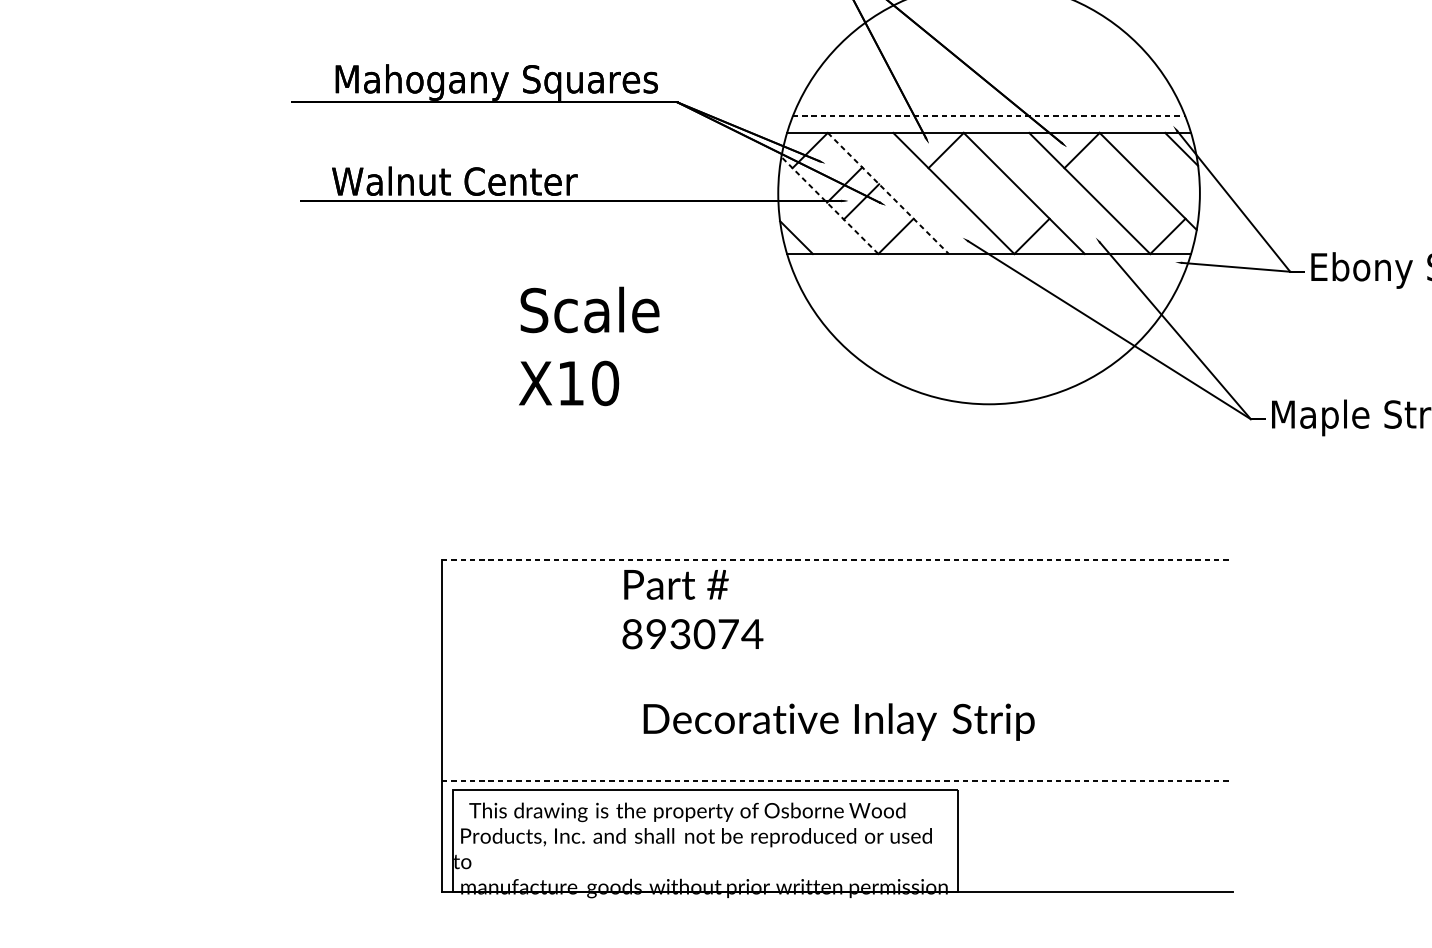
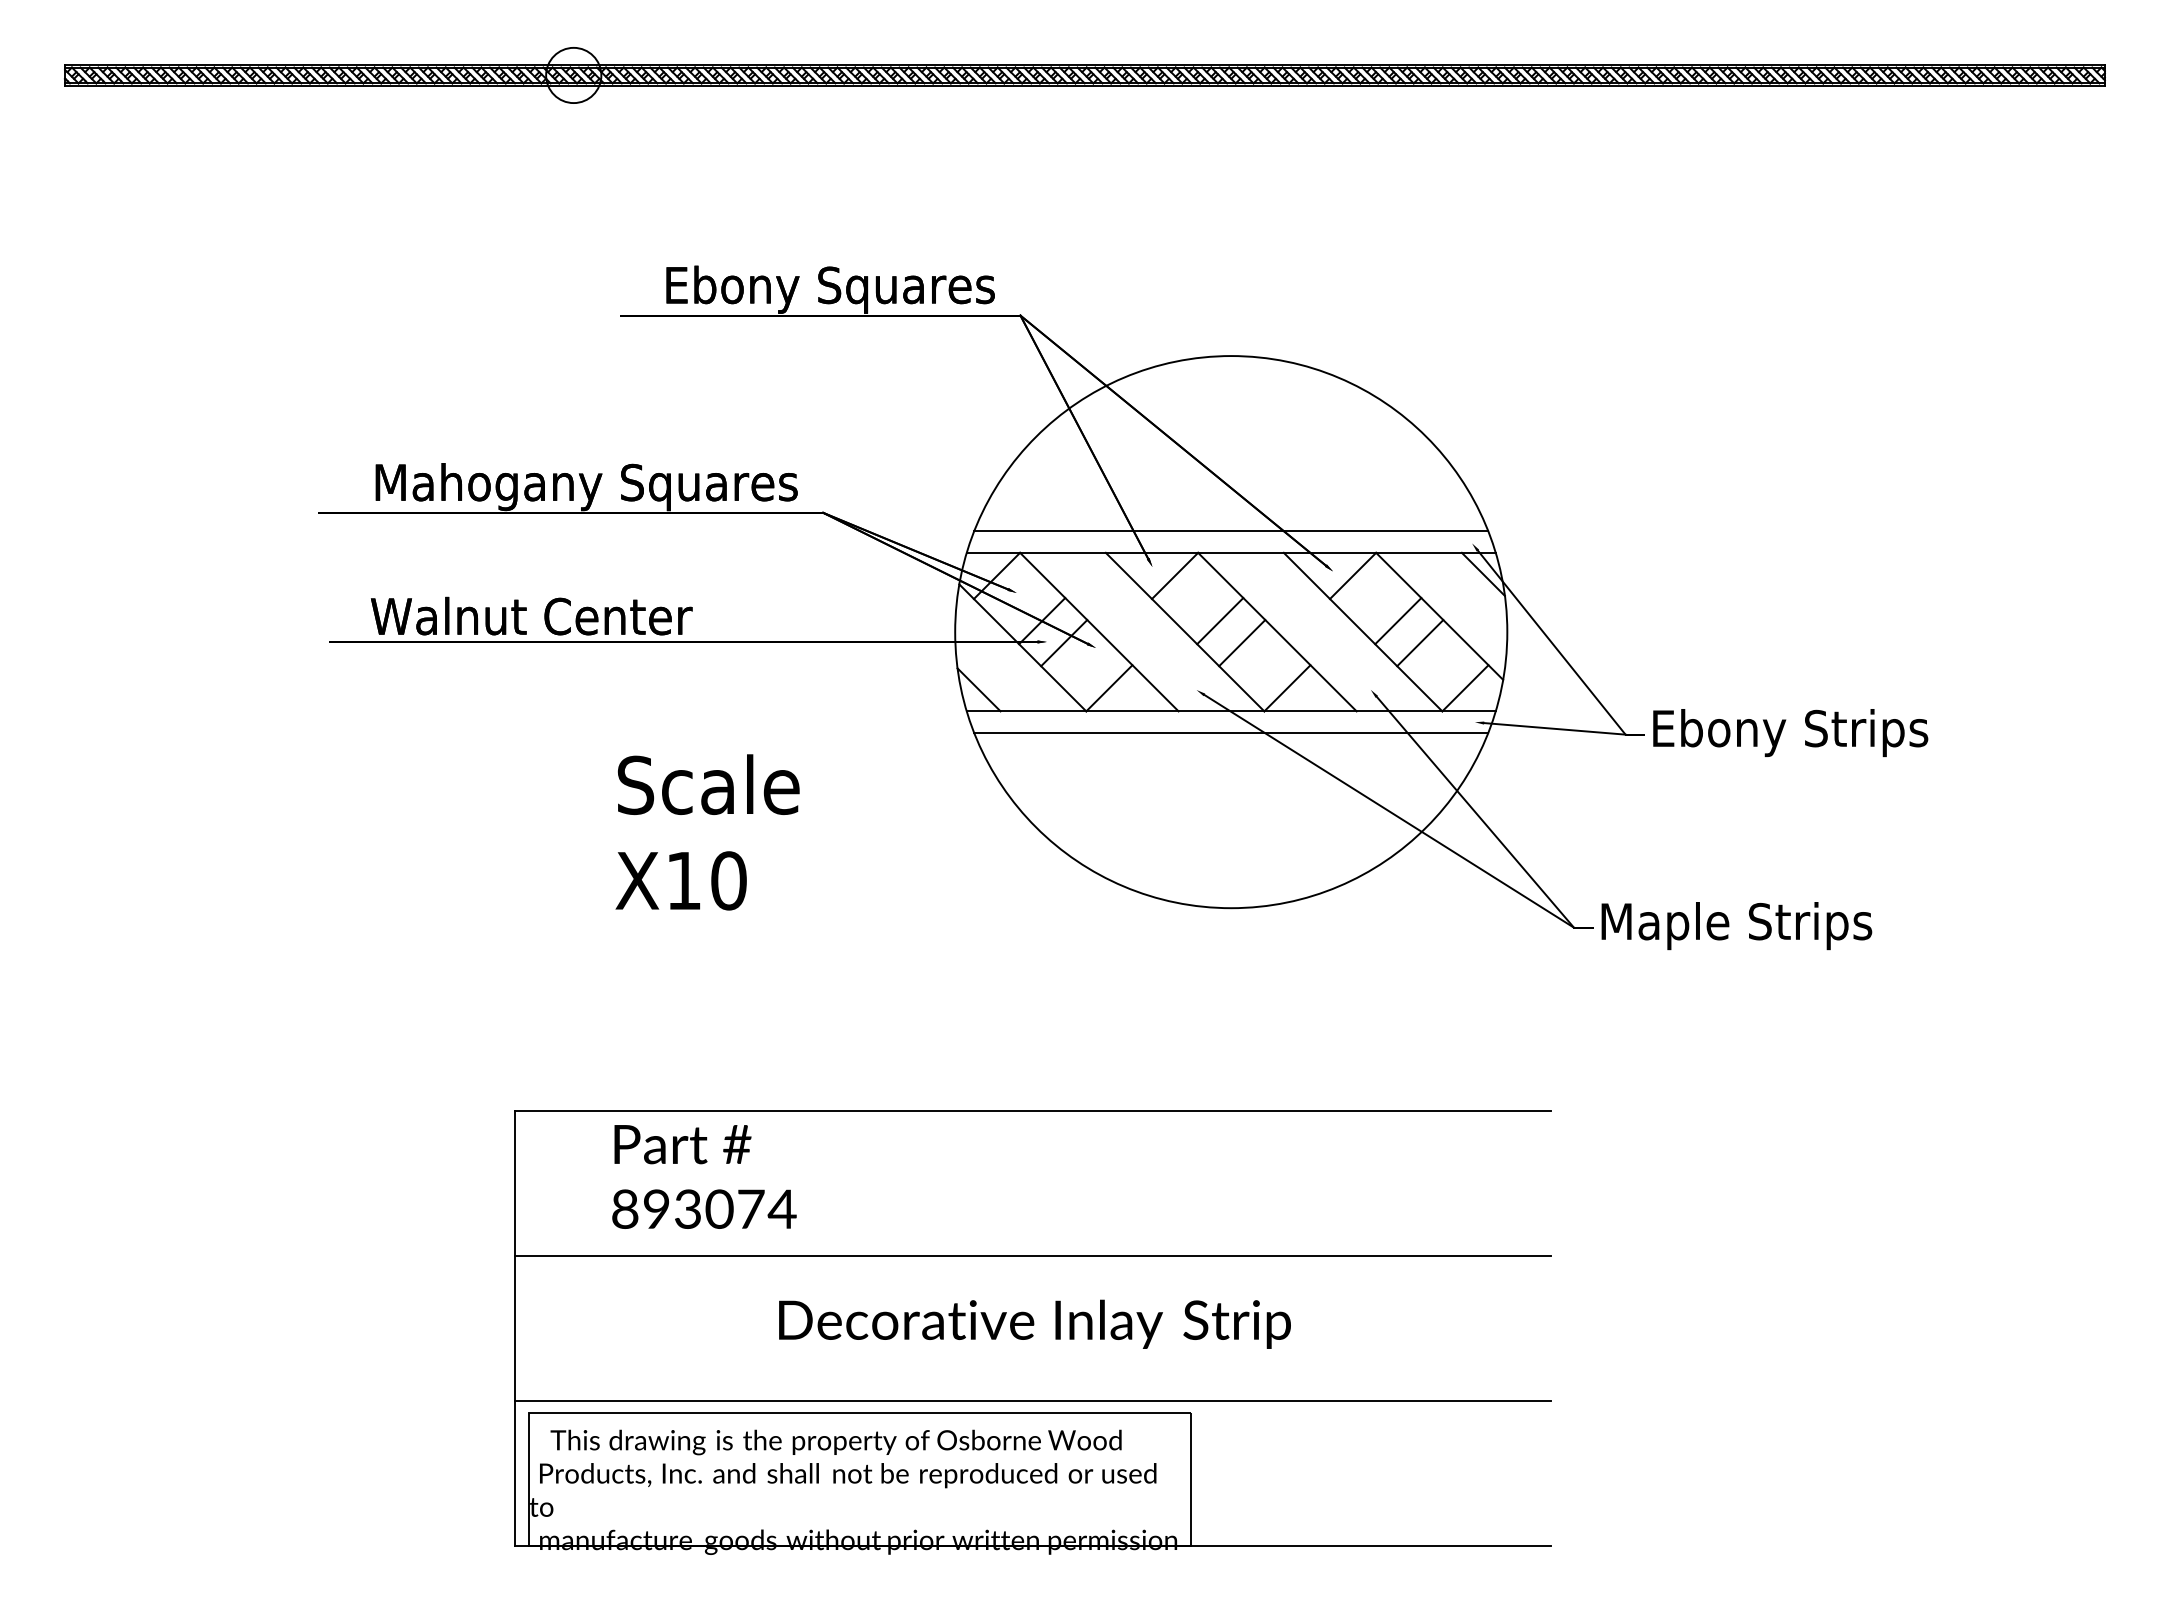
line: (989, 116) -> (1231, 531), dashed -> solid
line: (980, 185) -> (1220, 621), added
line: (1116, 185) -> (1398, 621), added
line: (888, 193) -> (1099, 632), dashed -> solid
line: (997, 202) -> (1242, 643), added
line: (1133, 202) -> (1420, 643), added
line: (829, 205) -> (1022, 647), dashed -> solid
line: (989, 270) -> (1231, 733), added
line: (838, 559) -> (1033, 1111), dashed -> solid
text: (692, 609) -> (704, 1176), moved
line: (837, 670) -> (1032, 1256), added
line: (838, 781) -> (1033, 1401), dashed -> solid

